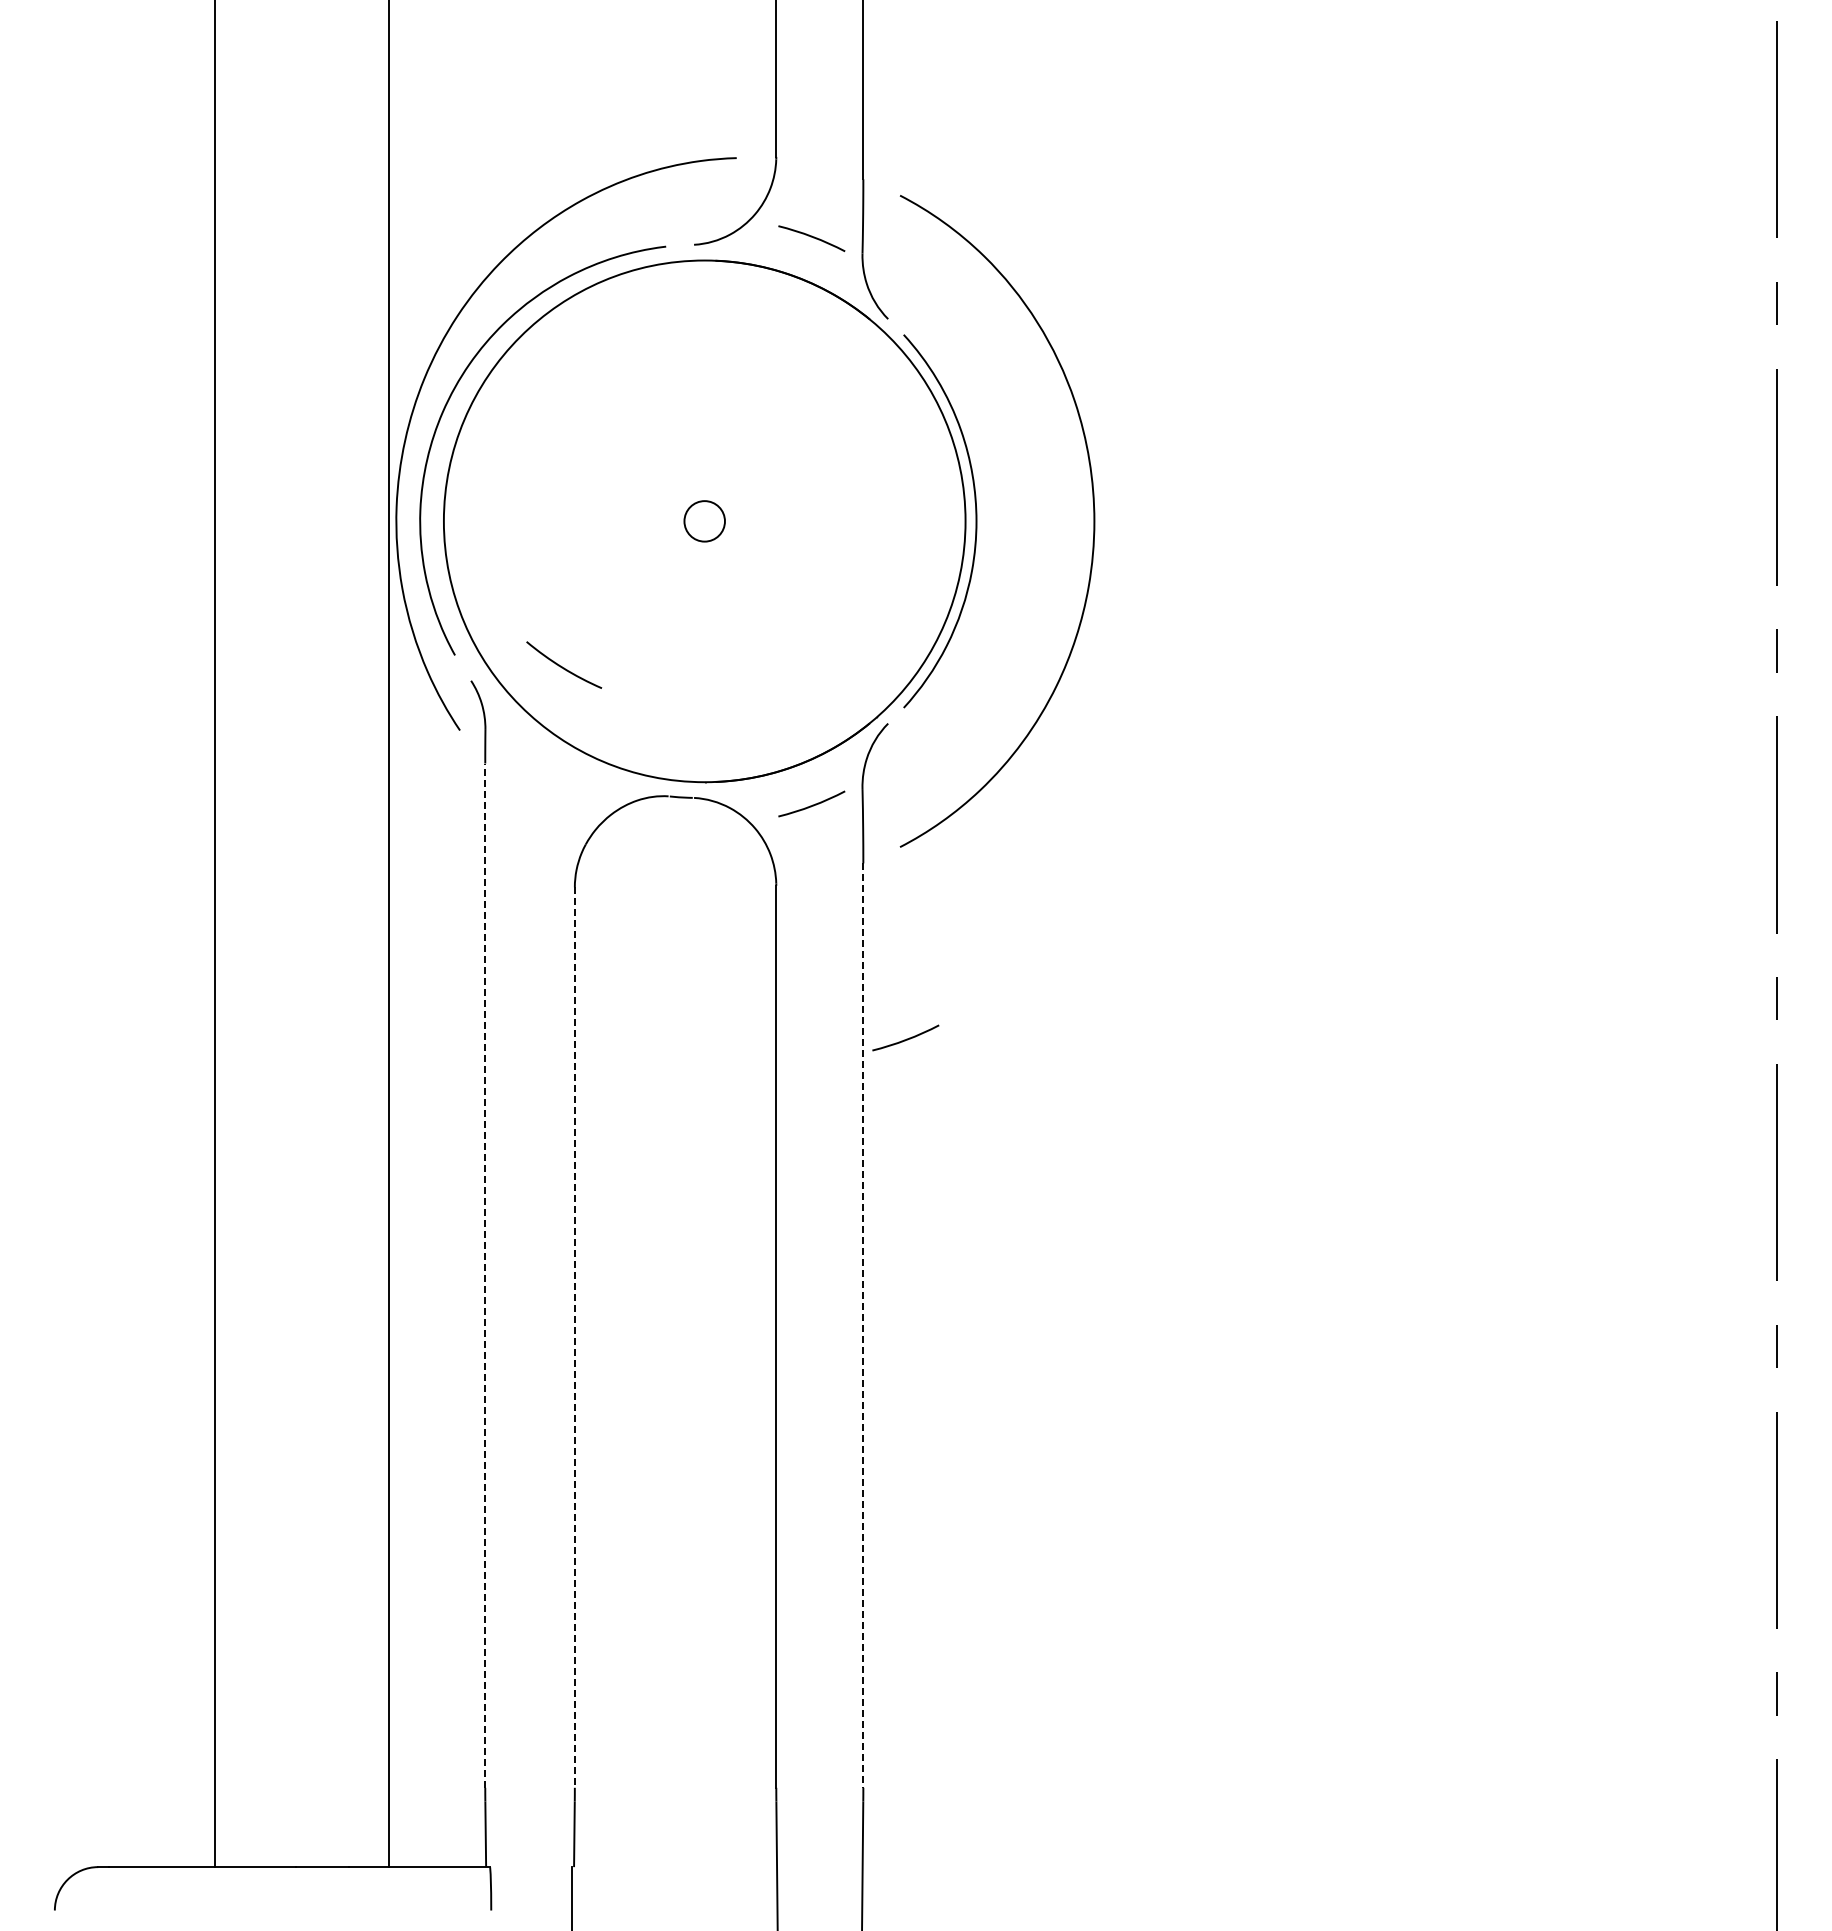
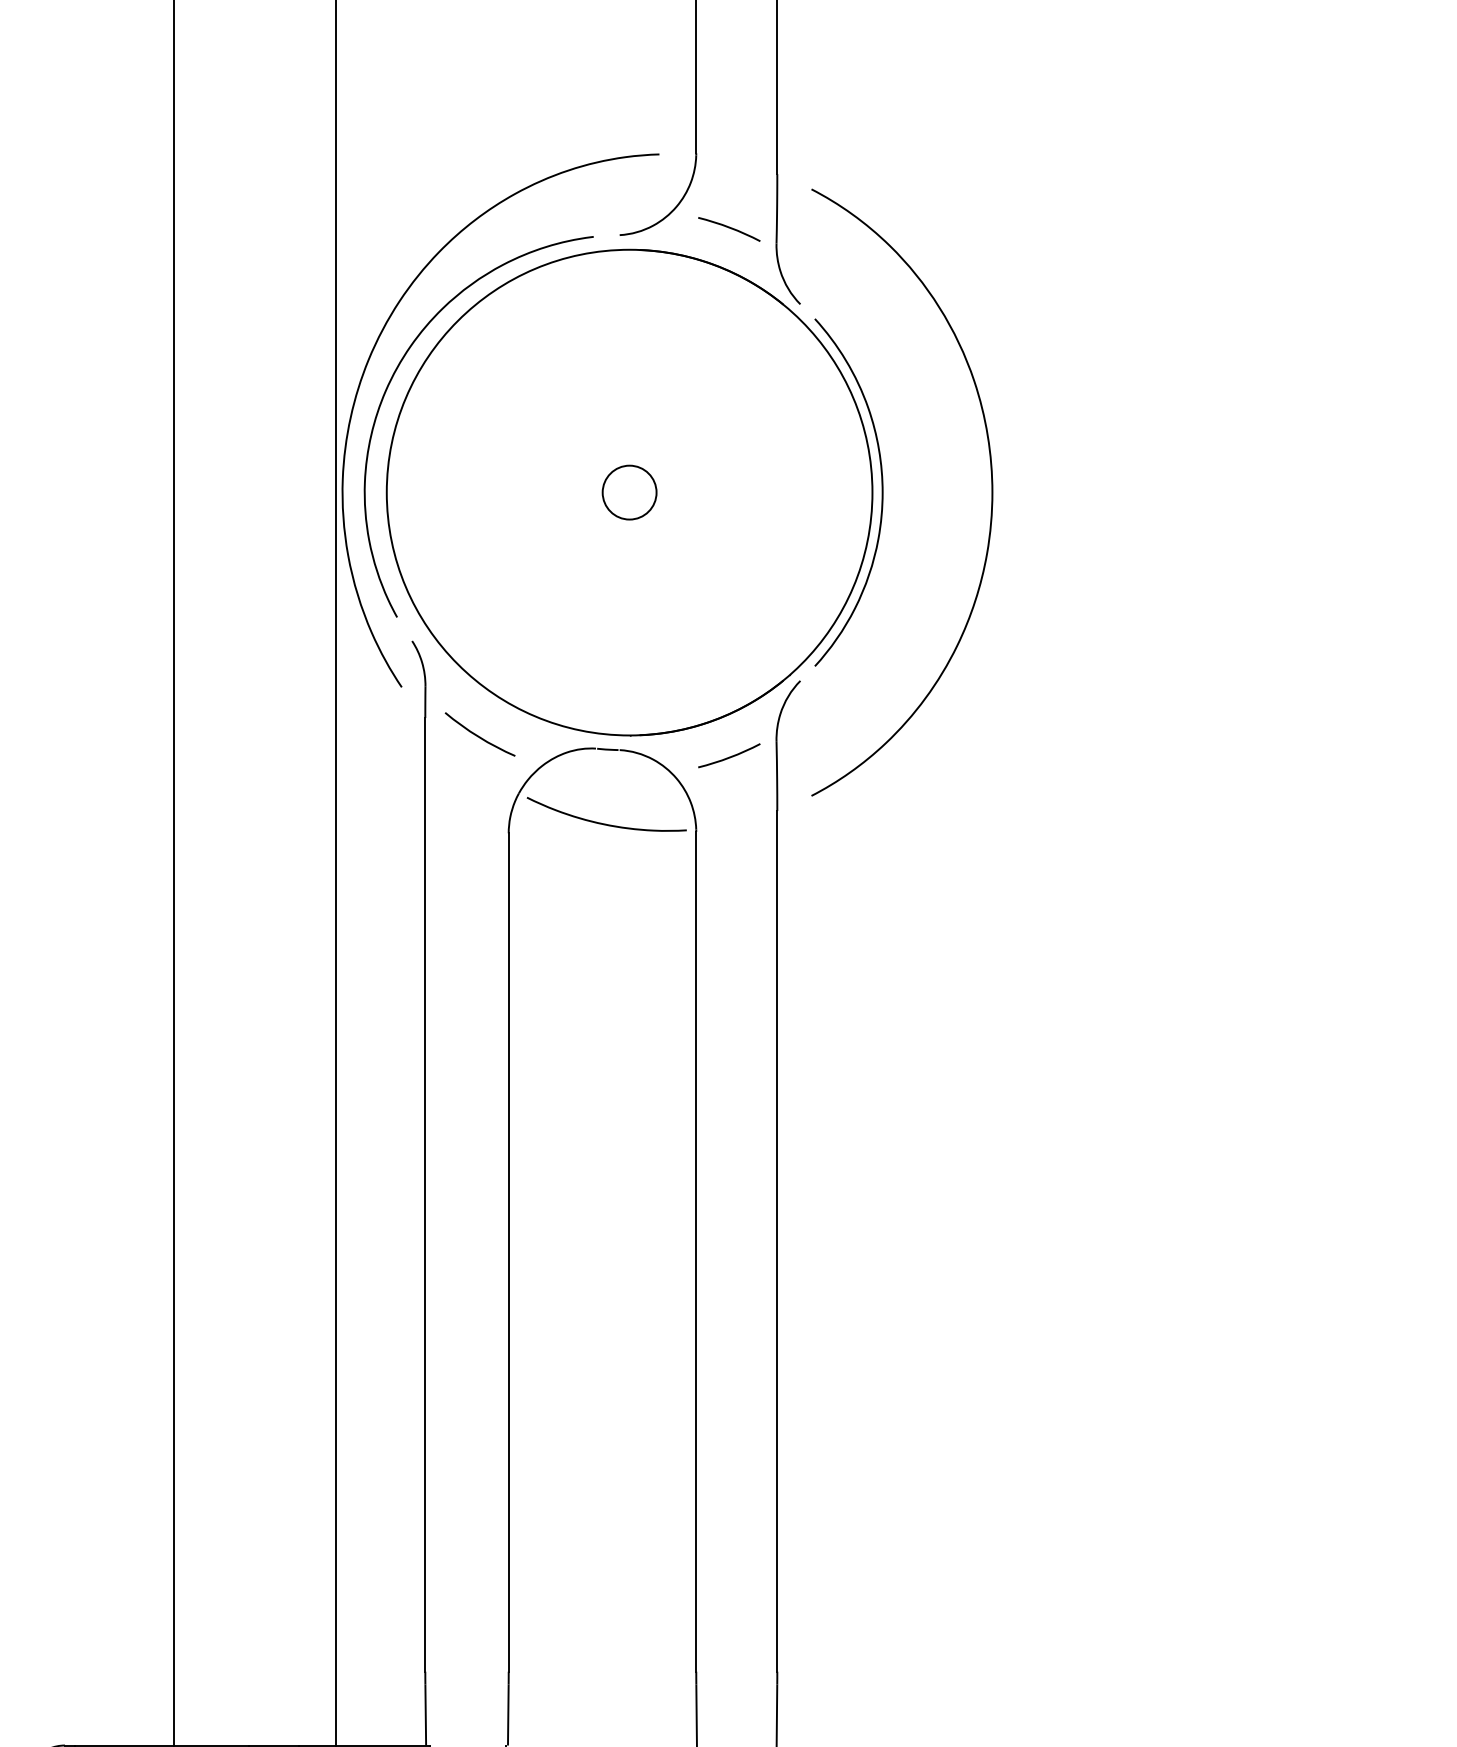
circle: (704, 521) -> (629, 492), size x1.43
arc: (562, 666) -> (478, 735), moved
curve: (677, 876) -> (604, 823), added
arc: (906, 1038) -> (817, 974), removed
line: (485, 1275) -> (425, 1194), dashed -> solid
line: (863, 1326) -> (777, 1242), dashed -> solid
line: (574, 1338) -> (508, 1253), dashed -> solid

